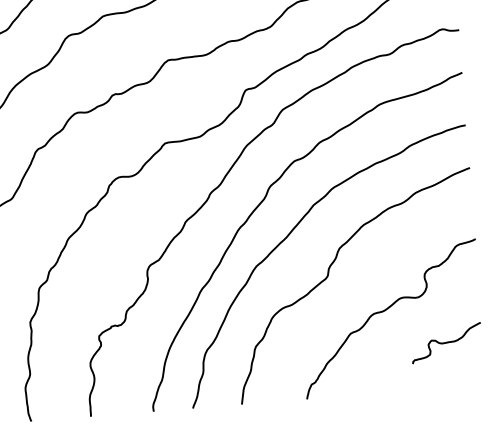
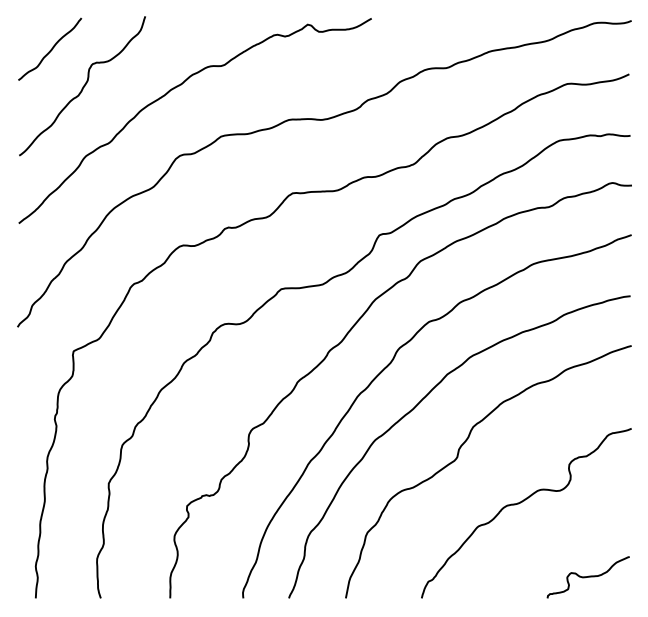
curve: (445, 343) -> (587, 577), moved

